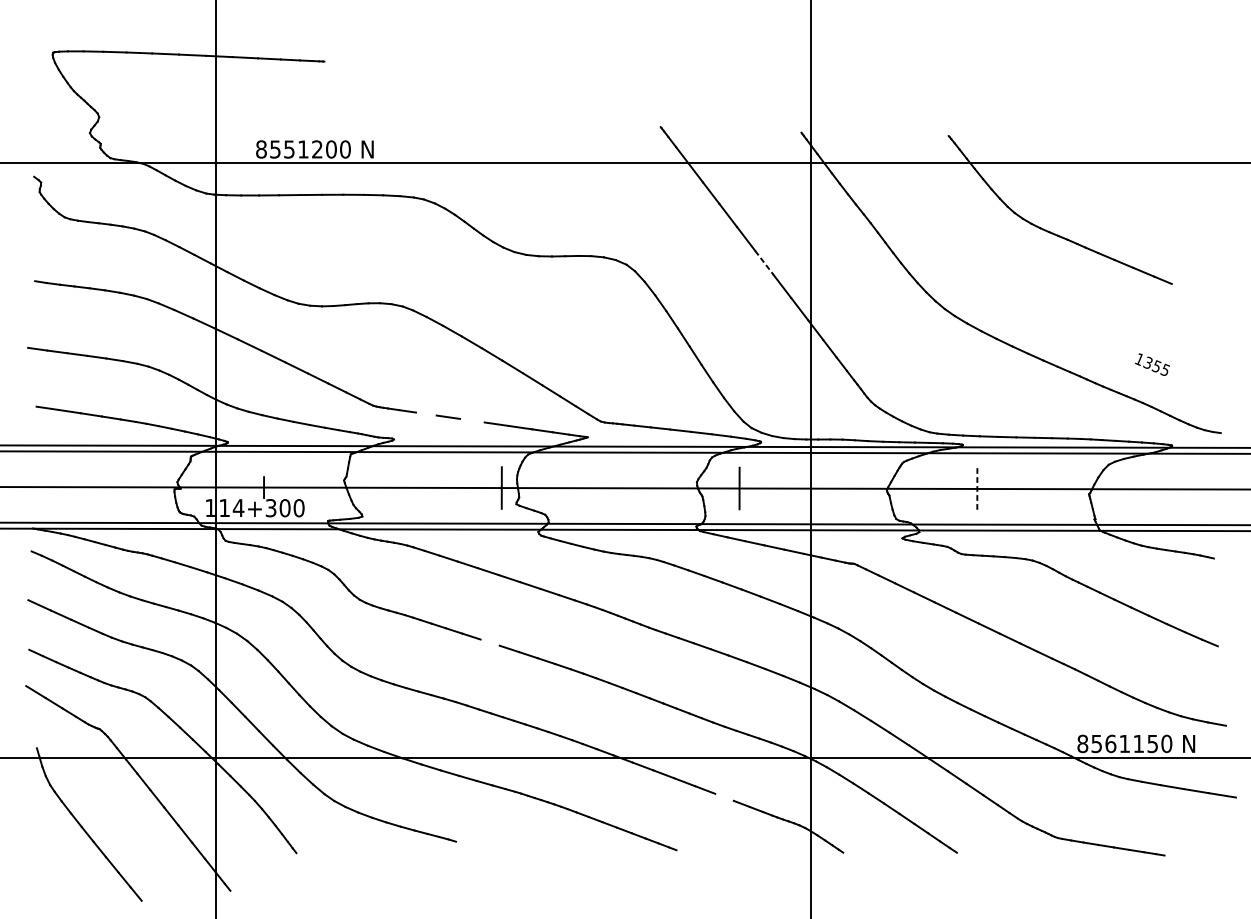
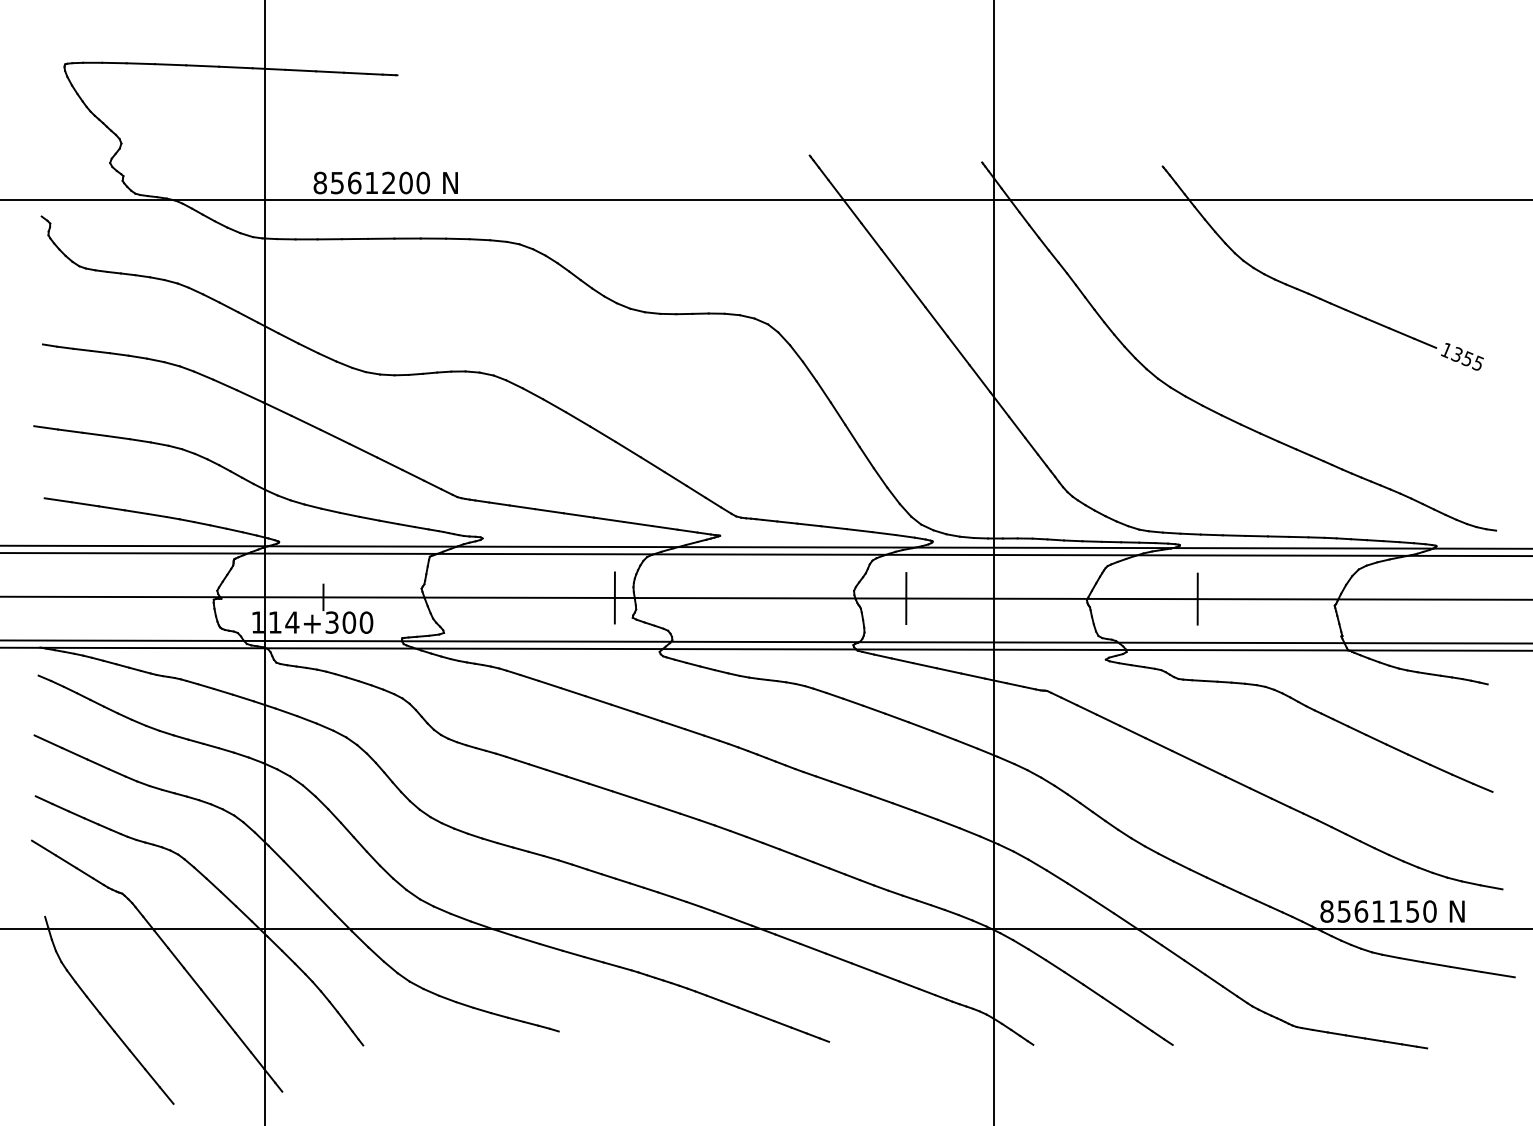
text: (289, 149) -> (354, 182), 8551200 -> 8561200
line: (764, 262) -> (936, 321), dashed -> solid
text: (1152, 364) -> (1462, 356), moved
line: (426, 414) -> (522, 507), added
line: (472, 420) -> (578, 515), added
line: (977, 489) -> (1197, 599), dashed -> solid
line: (490, 642) -> (600, 787), added
line: (724, 796) -> (887, 976), added

